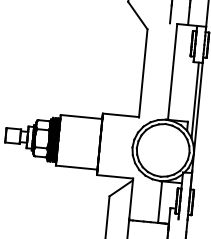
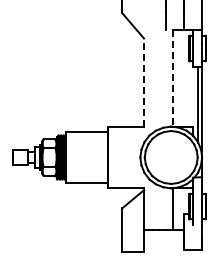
line: (173, 72) -> (173, 78), solid -> dashed
line: (143, 73) -> (144, 82), solid -> dashed

